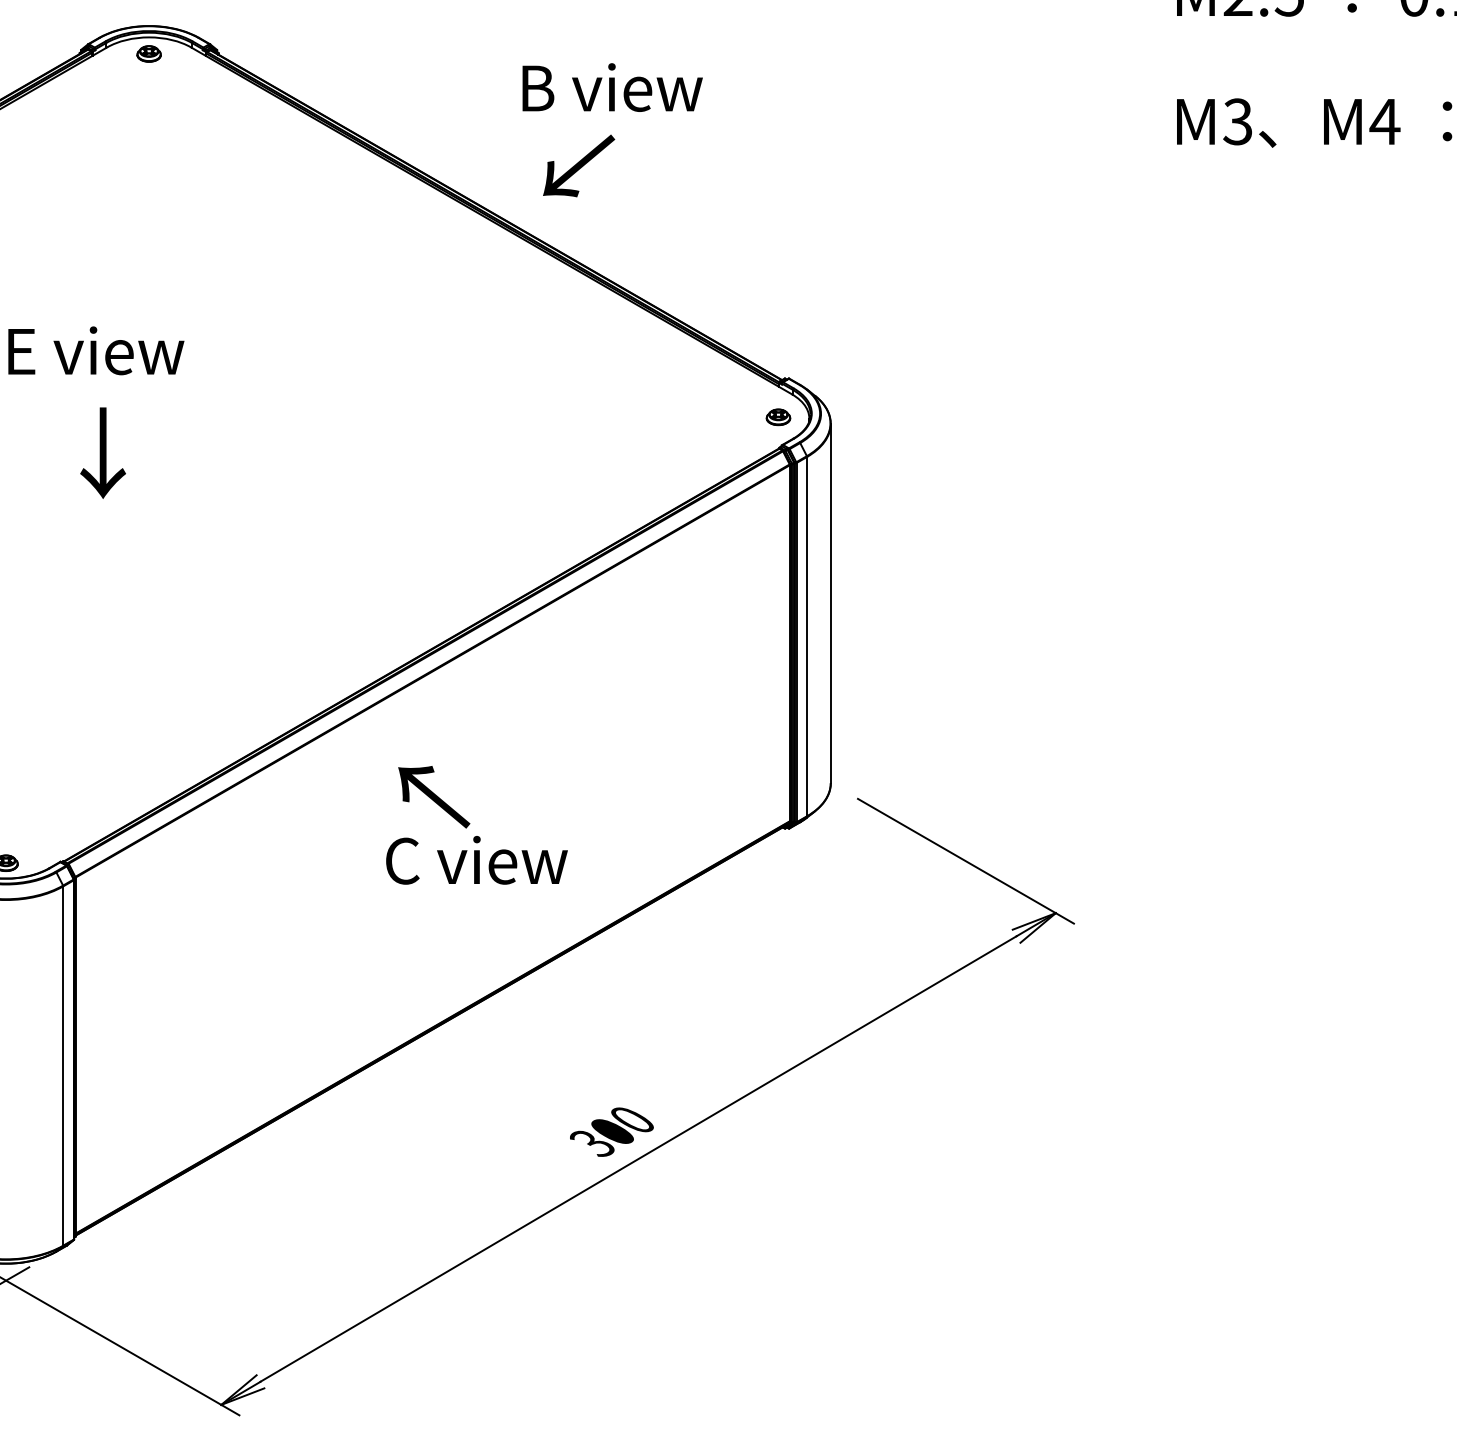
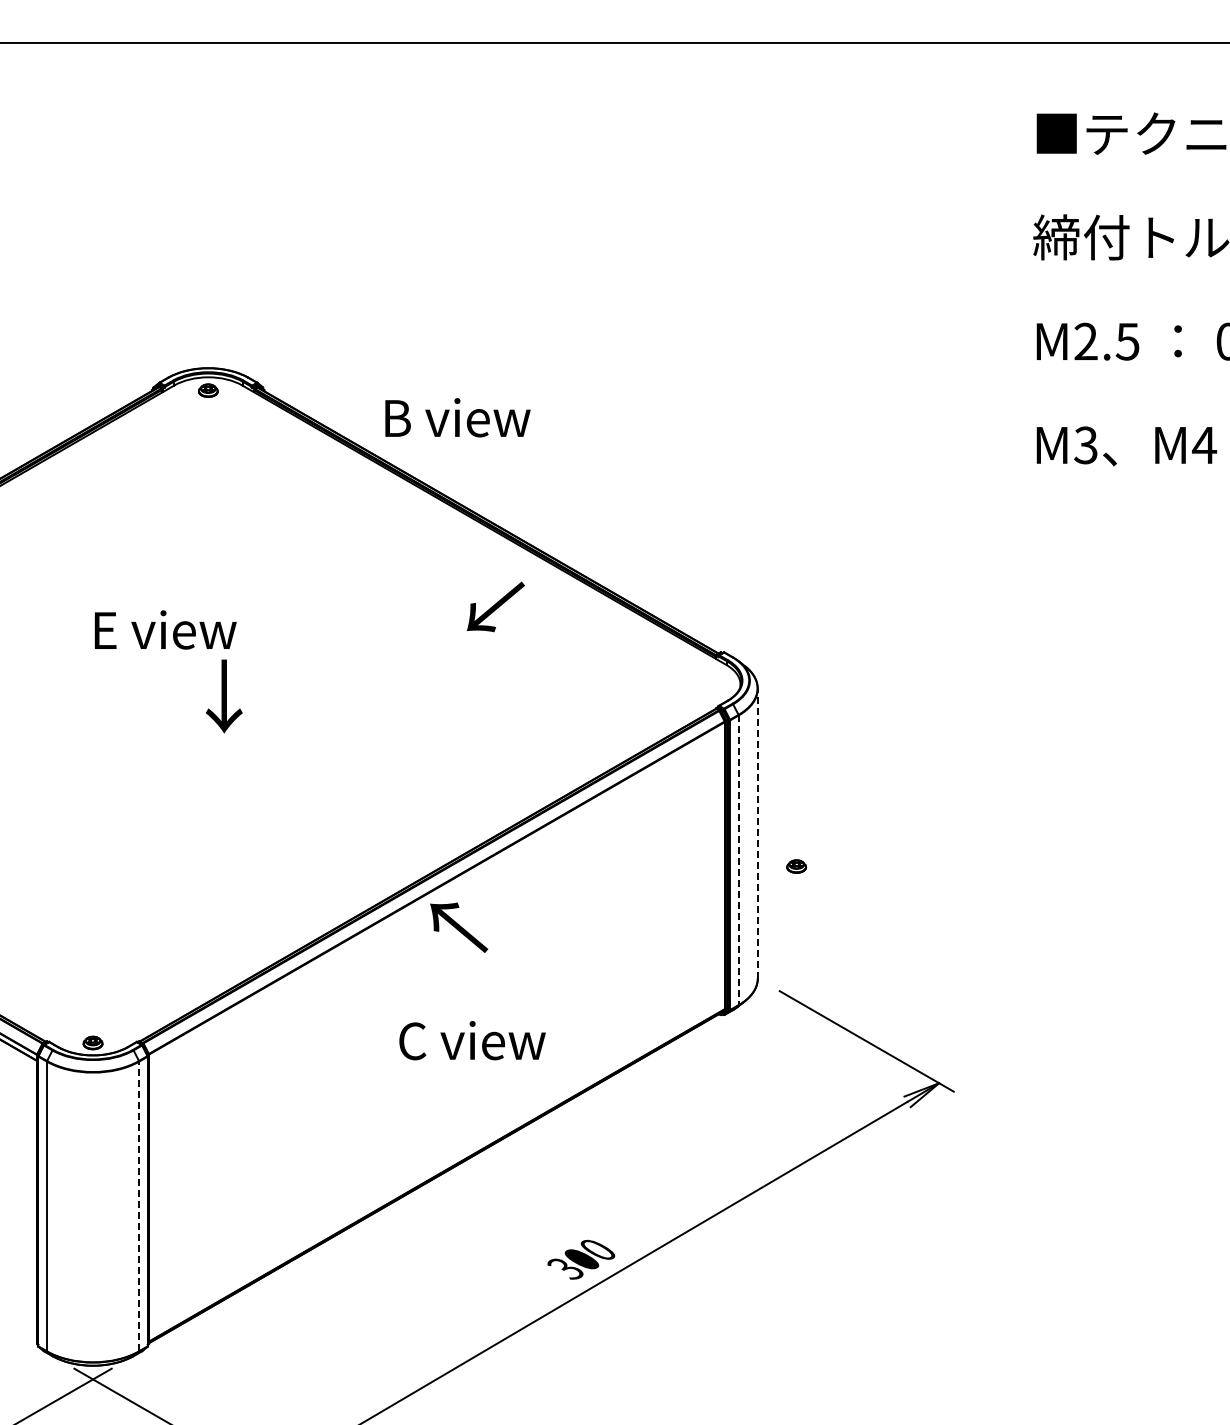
text: (612, 87) -> (457, 417), moved
text: (578, 165) -> (495, 606), moved
part: (778, 417) -> (796, 866), moved
text: (103, 453) -> (224, 696), moved
line: (830, 603) -> (757, 833), solid -> dashed
line: (806, 636) -> (738, 860), solid -> dashed
text: (434, 796) -> (459, 927), moved
line: (63, 1066) -> (139, 1206), solid -> dashed

